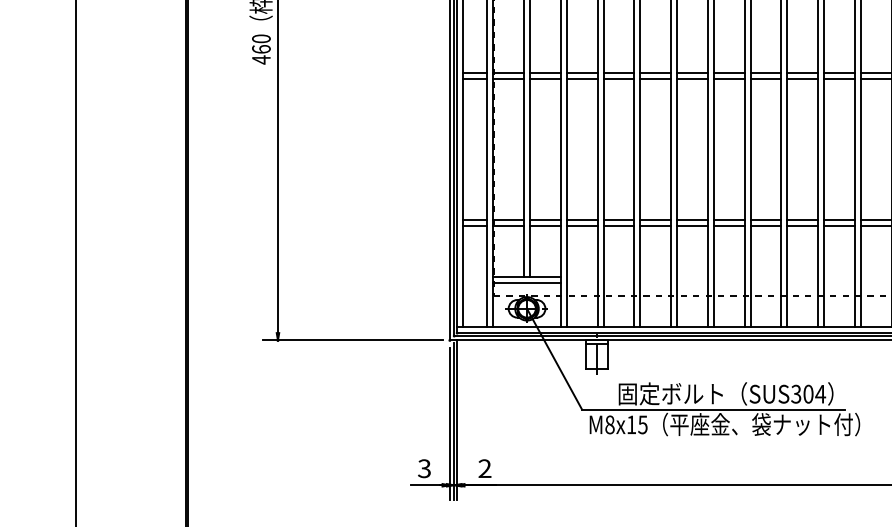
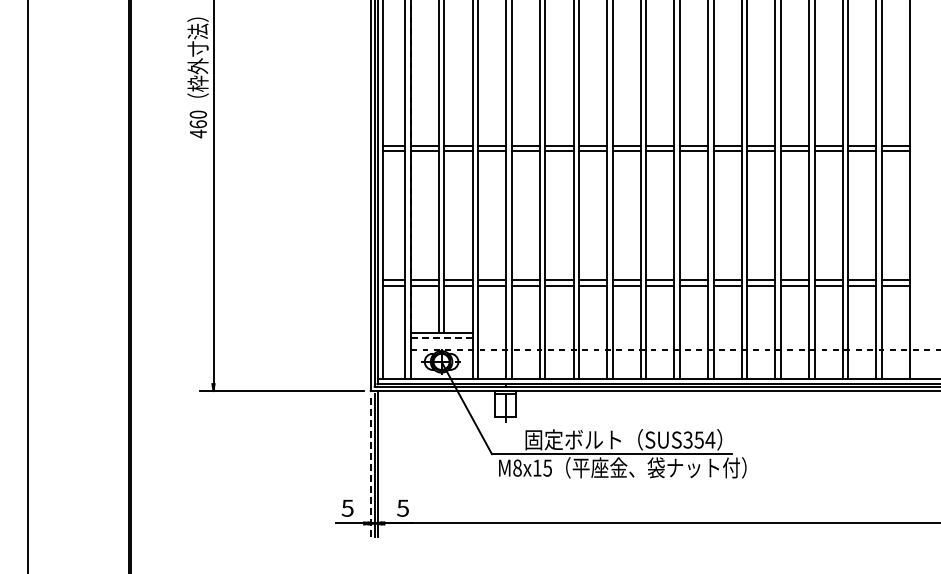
line: (526, 283) -> (441, 338), solid -> dashed
text: (807, 393) -> (698, 439), SUS304 -> SUS354
line: (449, 424) -> (370, 467), solid -> dashed
text: (424, 467) -> (347, 507), 3 -> 5
text: (484, 467) -> (402, 507), 2 -> 5

